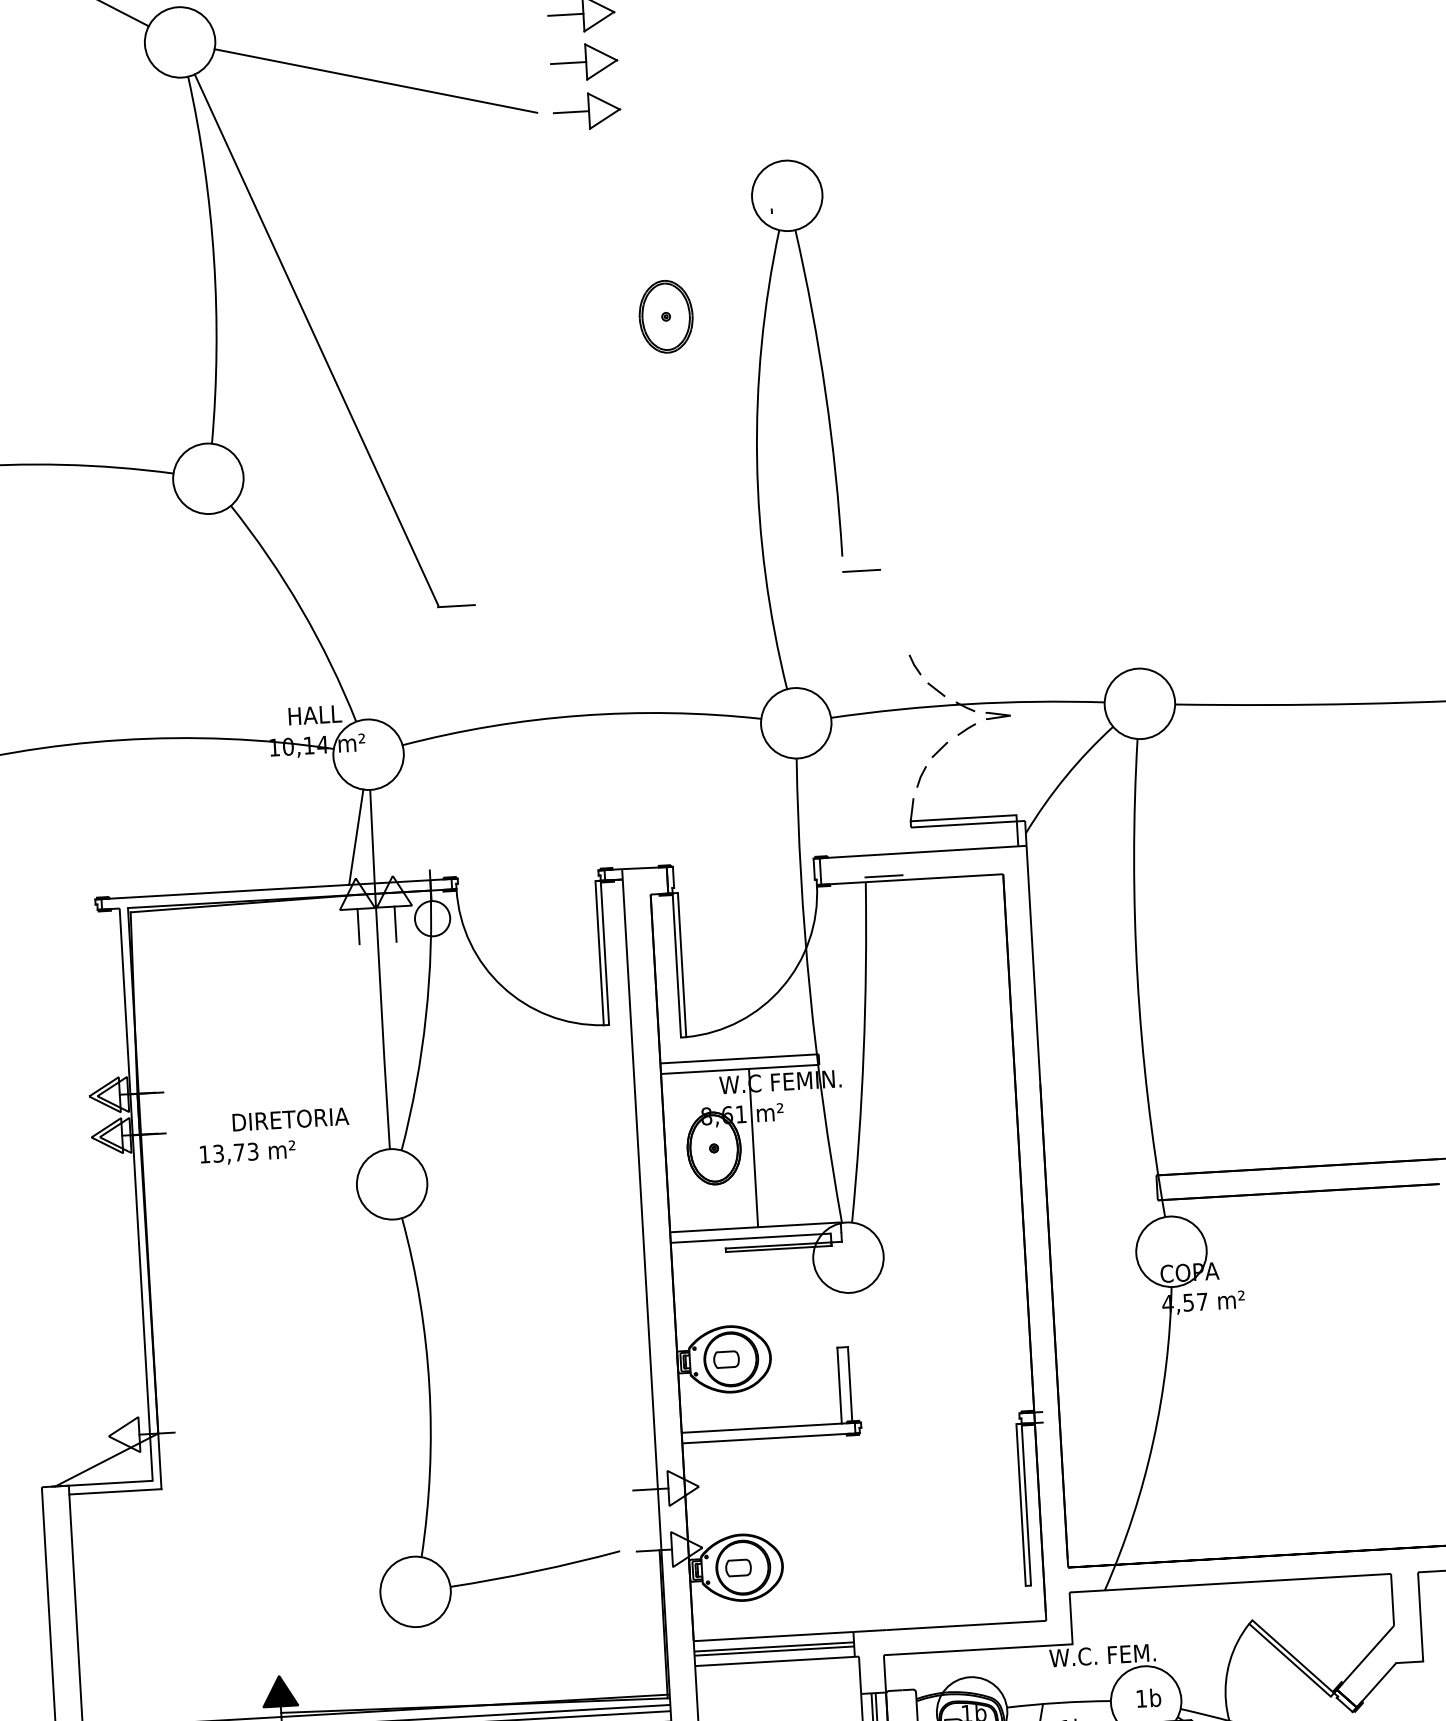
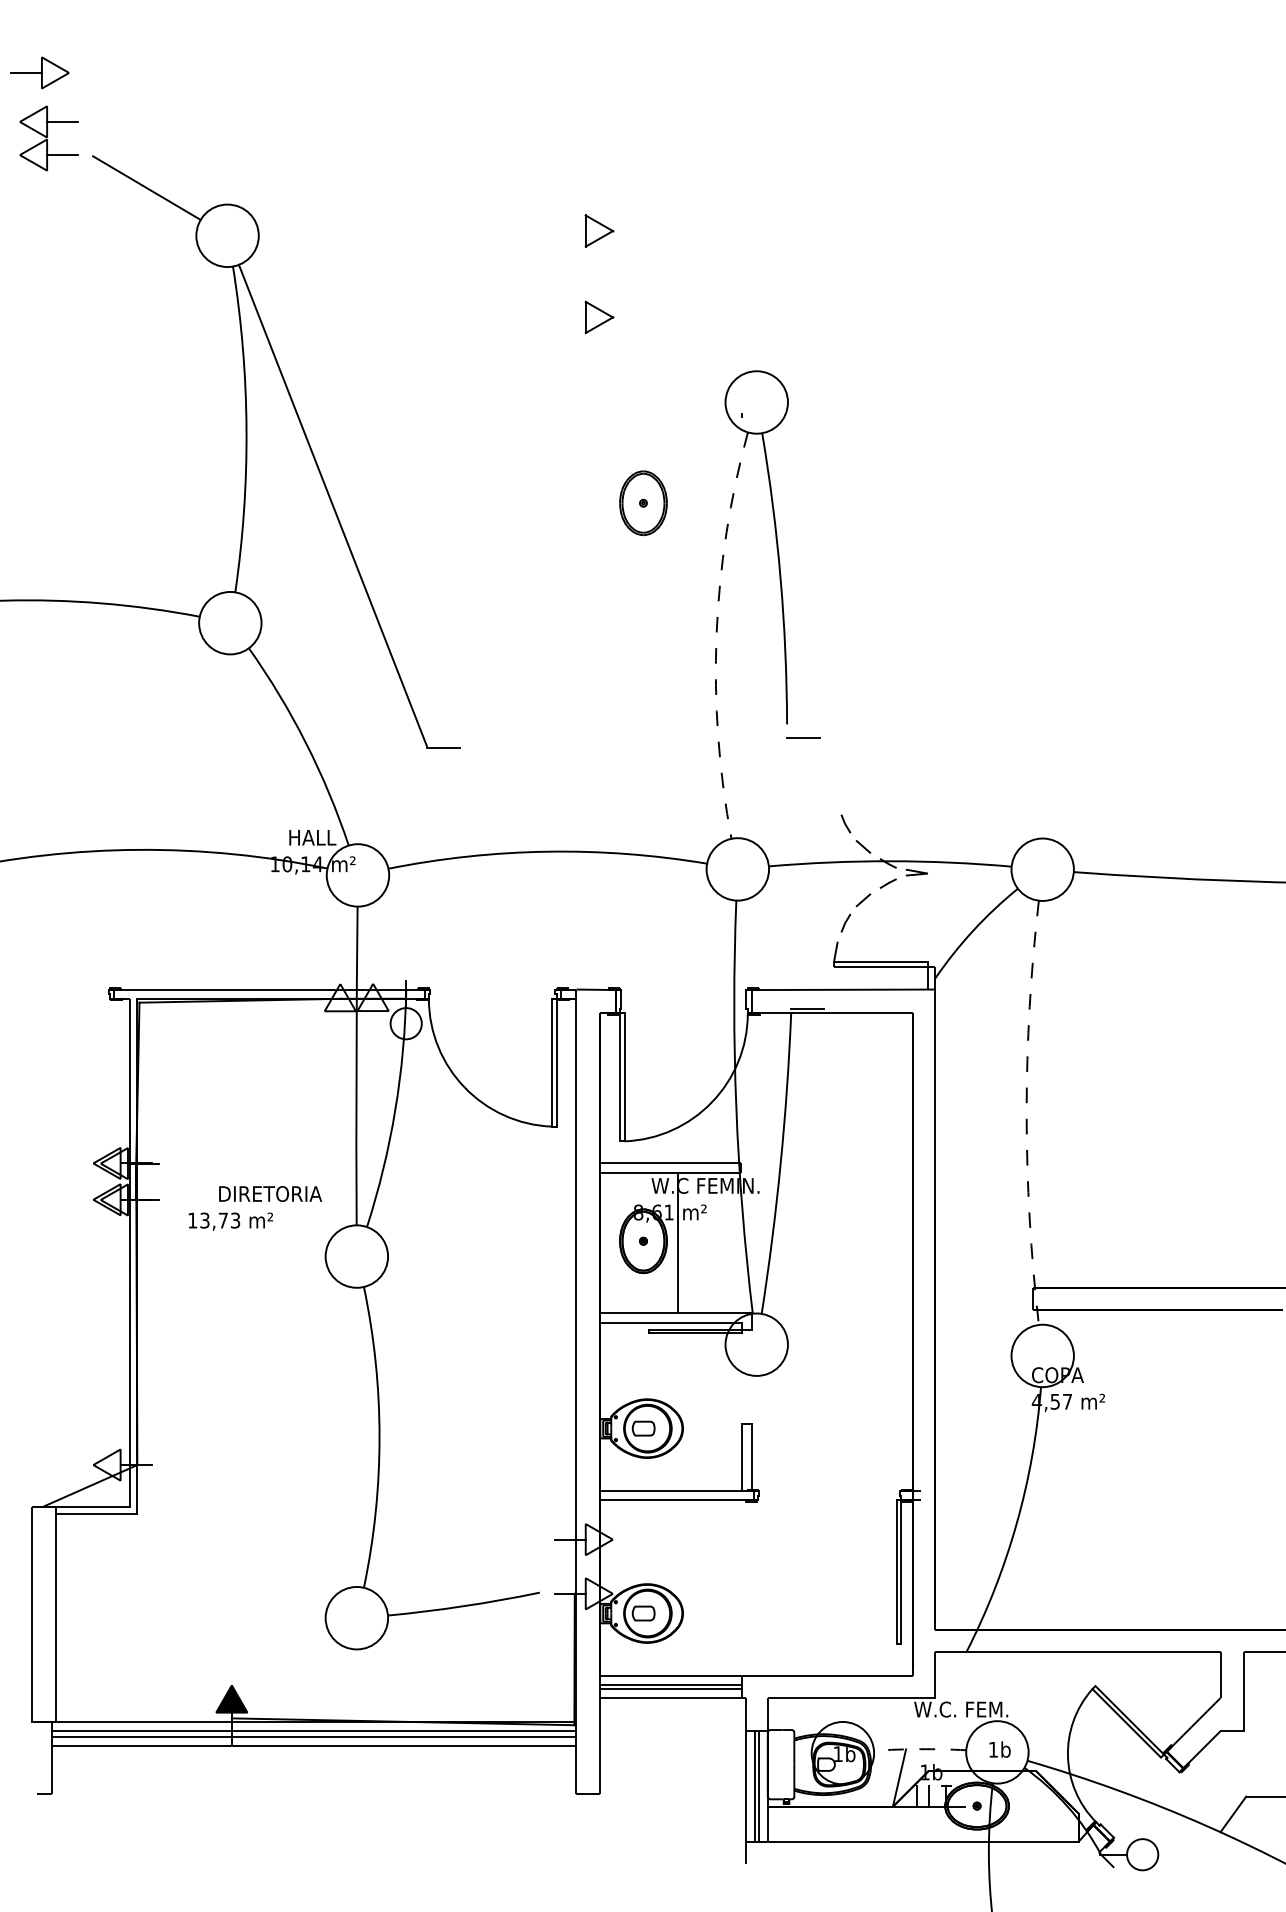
line: (565, 15) -> (569, 231), removed
part: (584, 61) -> (584, 273), removed
line: (375, 80) -> (398, 279), removed
line: (570, 112) -> (569, 317), removed
arc: (756, 459) -> (716, 634), solid -> dashed
line: (355, 836) -> (342, 947), removed
line: (395, 923) -> (373, 1026), removed
line: (358, 926) -> (340, 1026), removed
arc: (1137, 978) -> (1026, 1112), solid -> dashed
arc: (1059, 1703) -> (920, 1749), solid -> dashed

